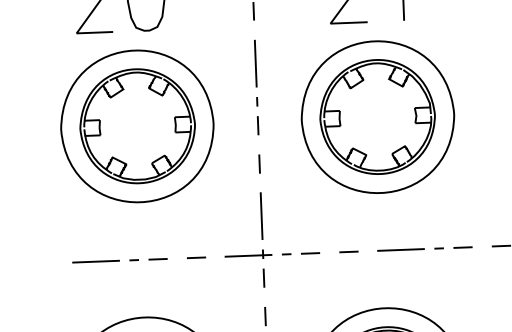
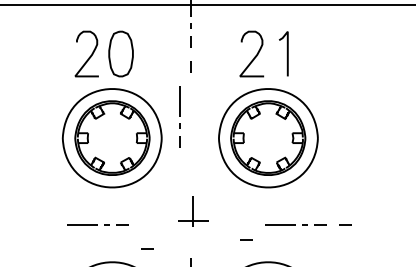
line: (256, 86) -> (179, 116), moved
line: (259, 163) -> (190, 165), removed
part: (271, 238) -> (196, 214), size x0.6
line: (349, 251) -> (246, 239), moved
line: (196, 257) -> (147, 248), moved

